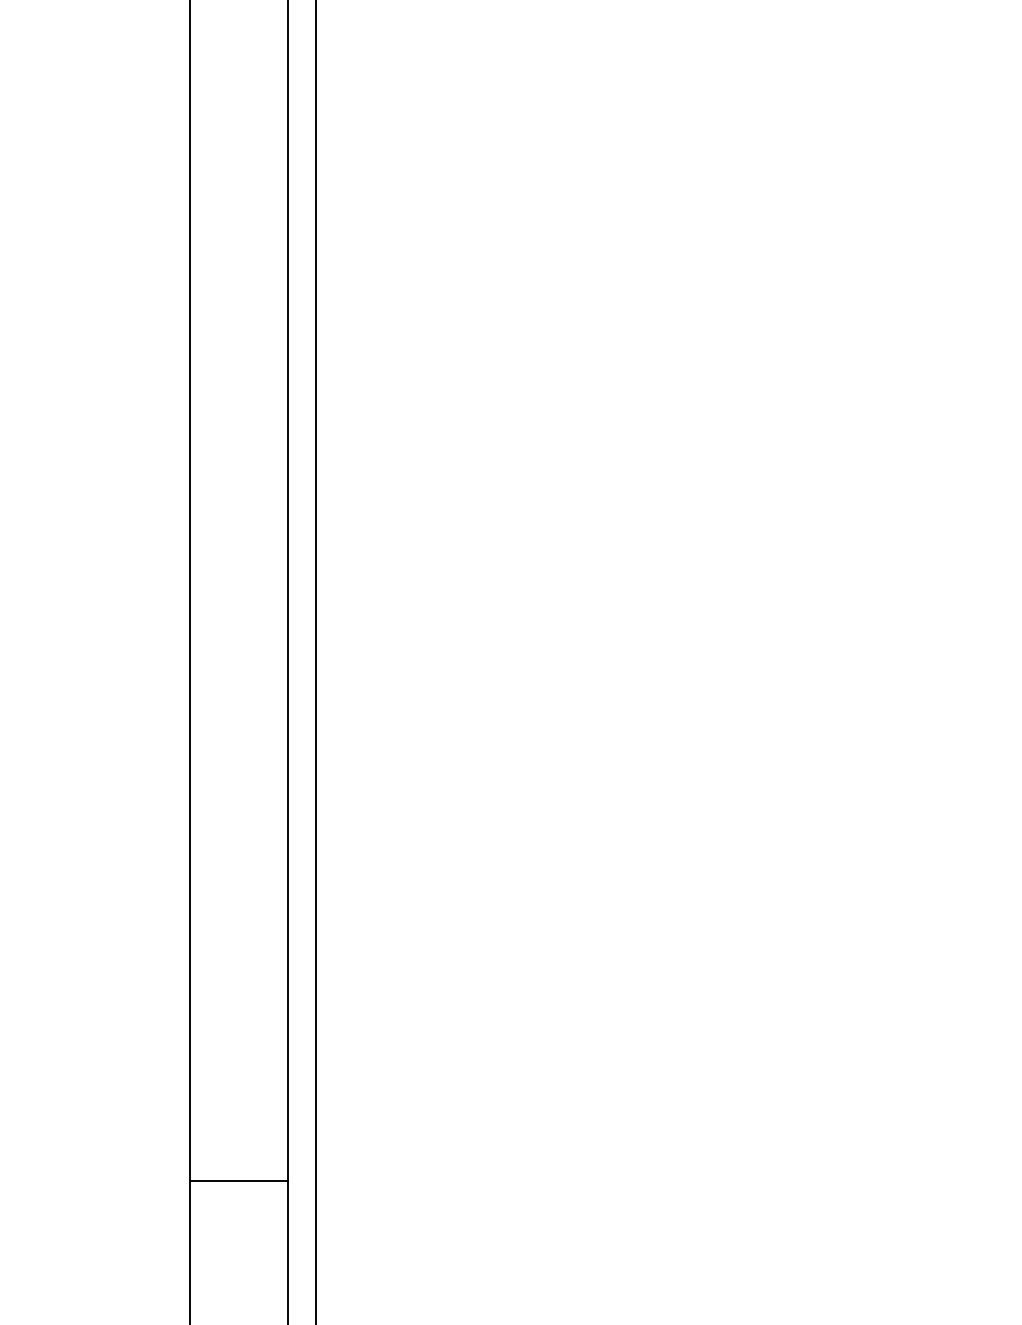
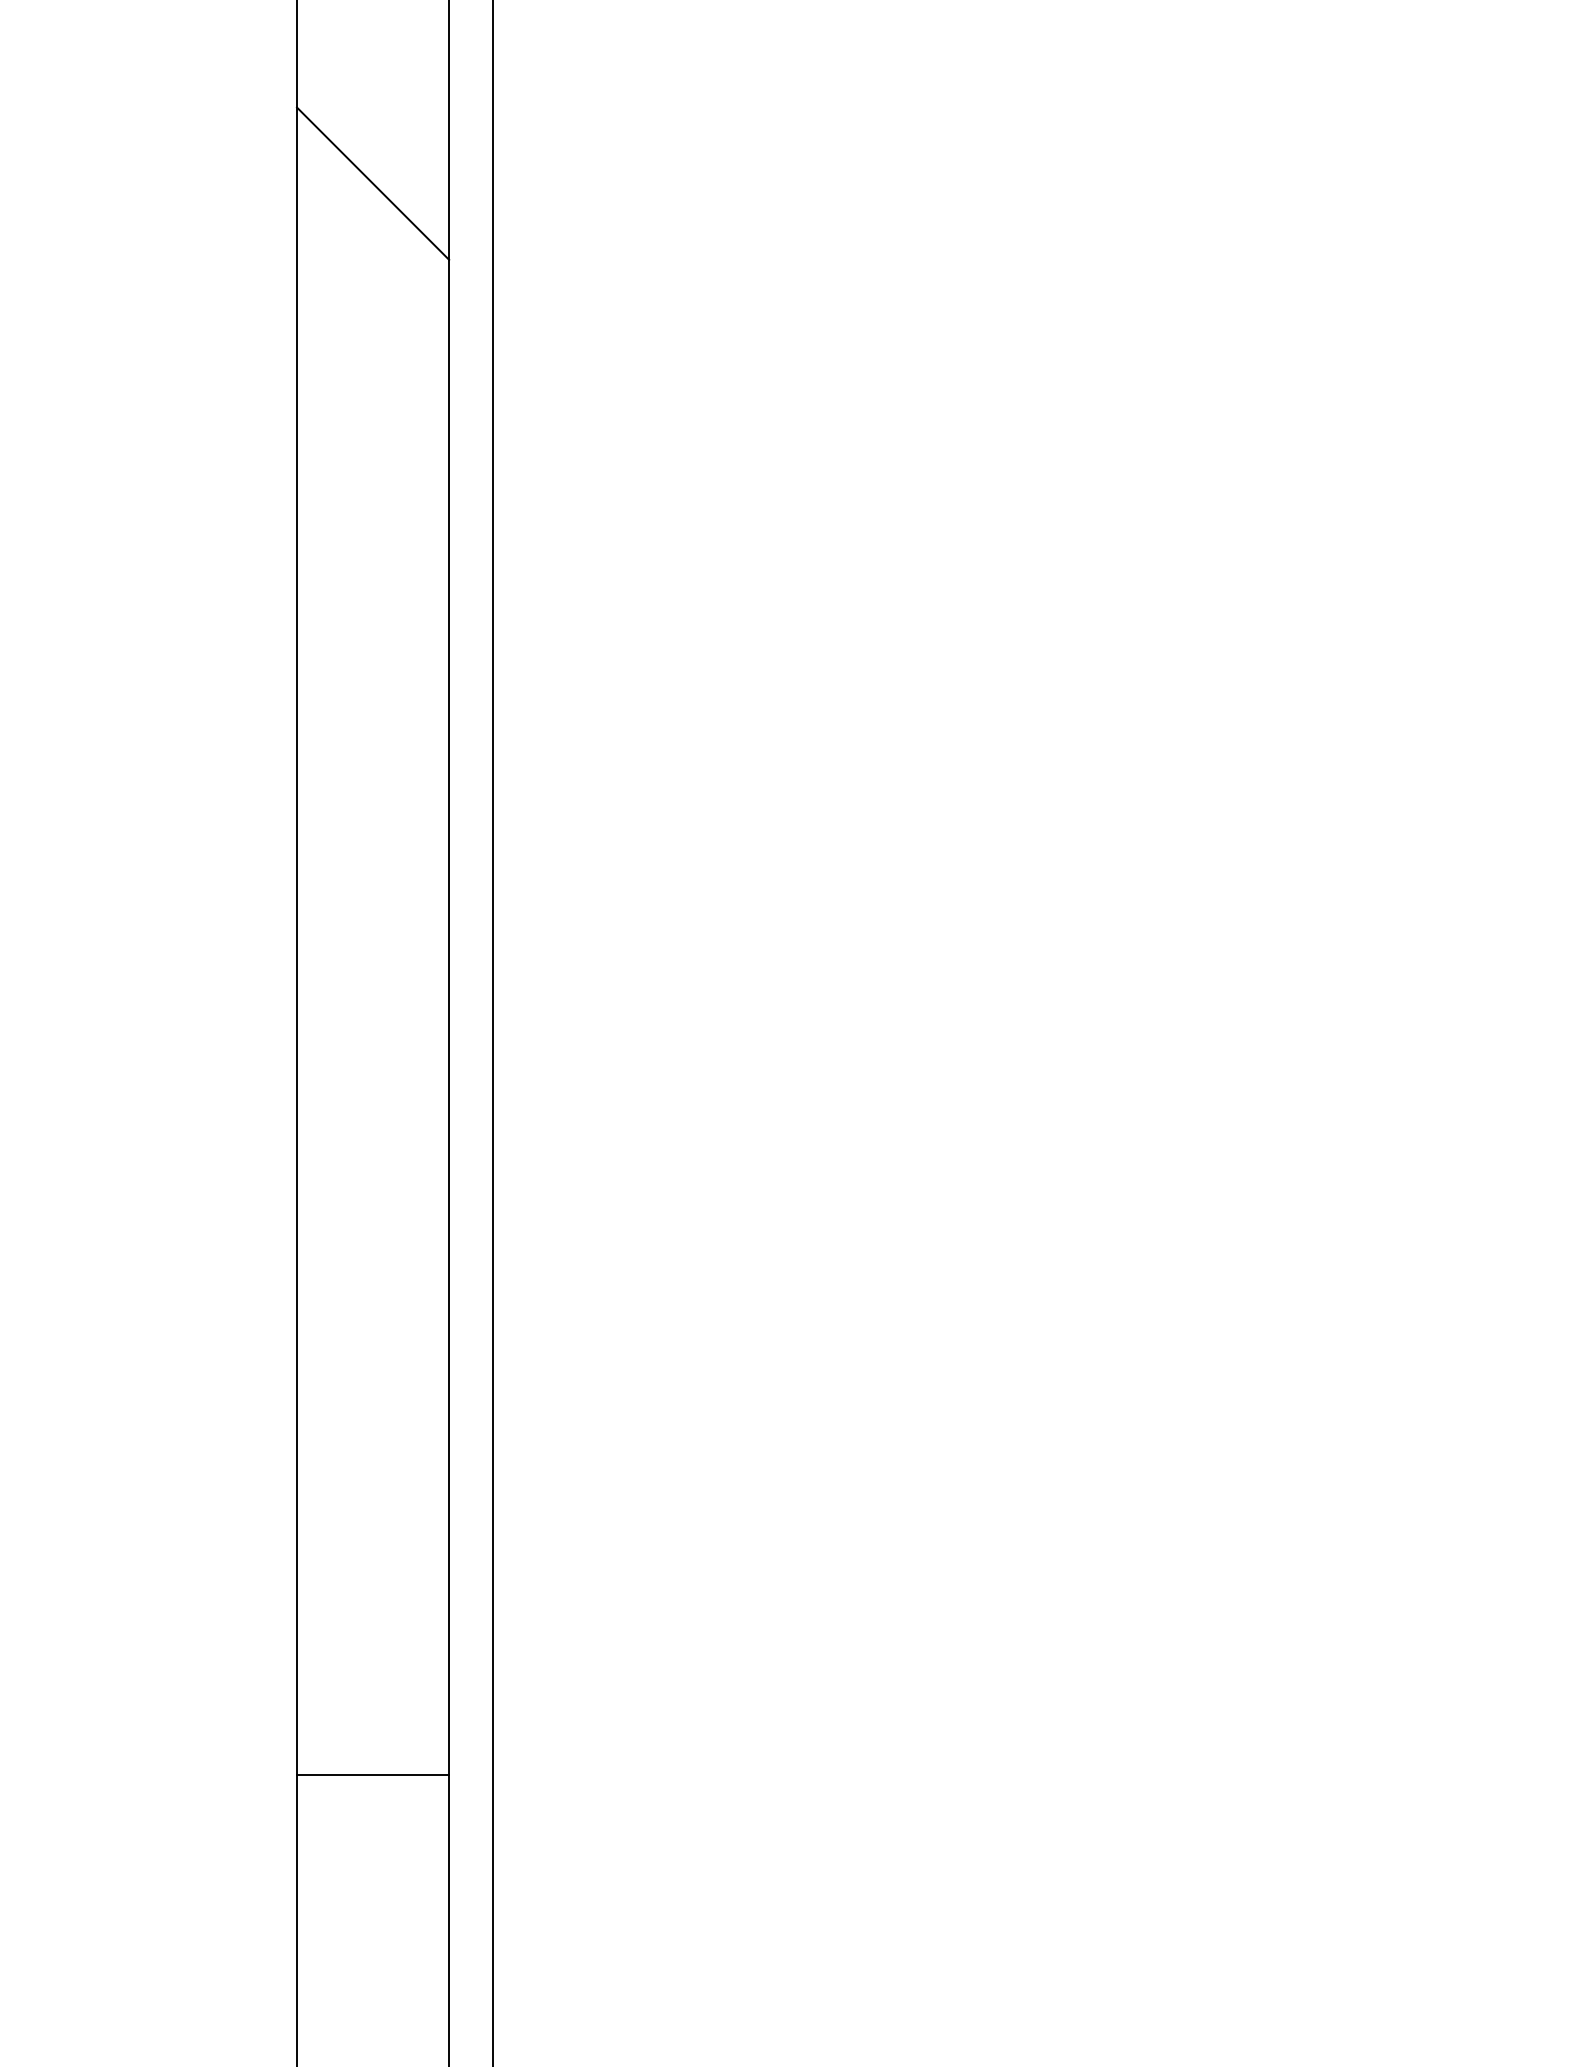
line: (238, 117) -> (372, 183), added
line: (238, 1180) -> (372, 1774), moved

